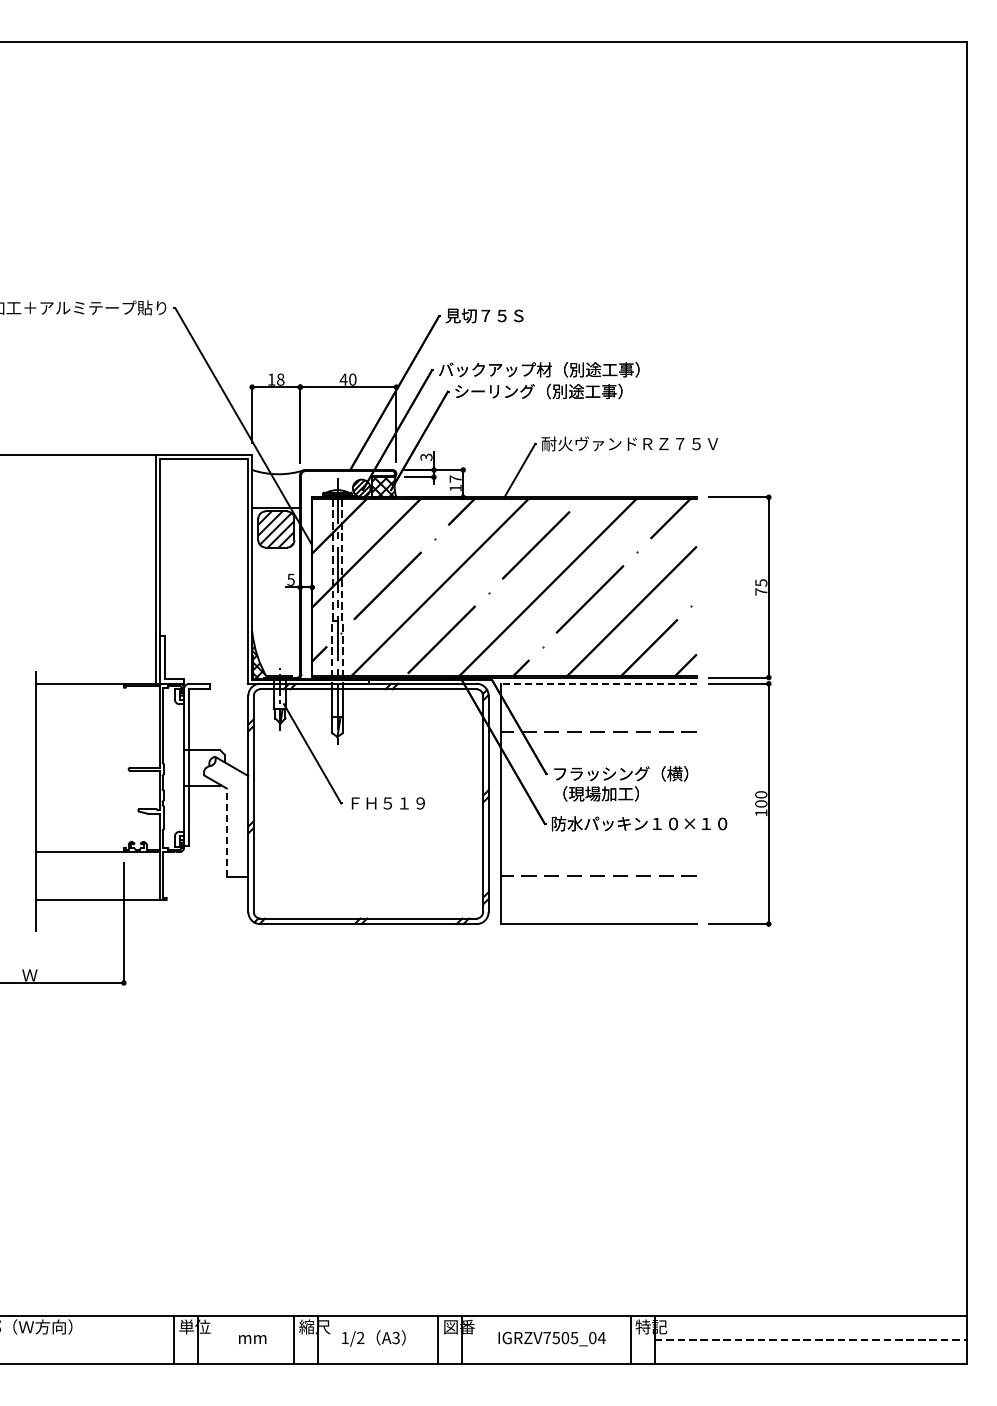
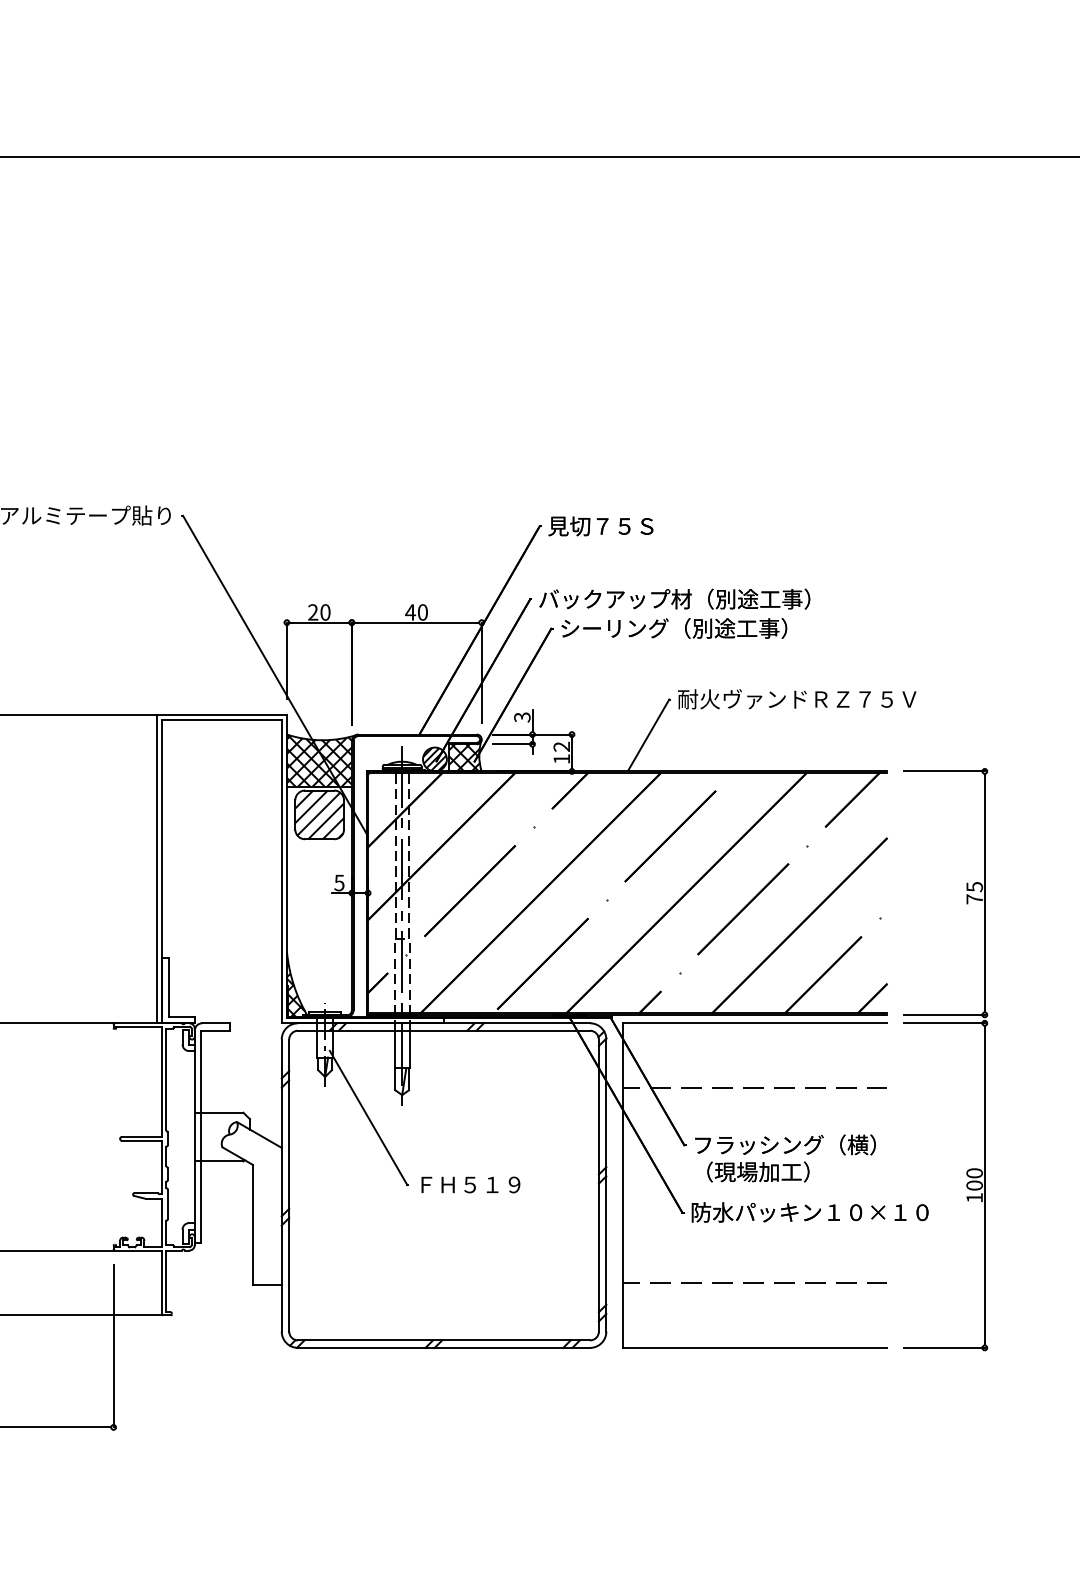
text: (275, 379) -> (318, 612), 18 -> 20
text: (455, 478) -> (561, 746), 17 -> 12
hatch: (276, 489) -> (319, 760), added
line: (598, 683) -> (754, 1022), dashed -> solid
line: (226, 832) -> (252, 1224), dashed -> solid

